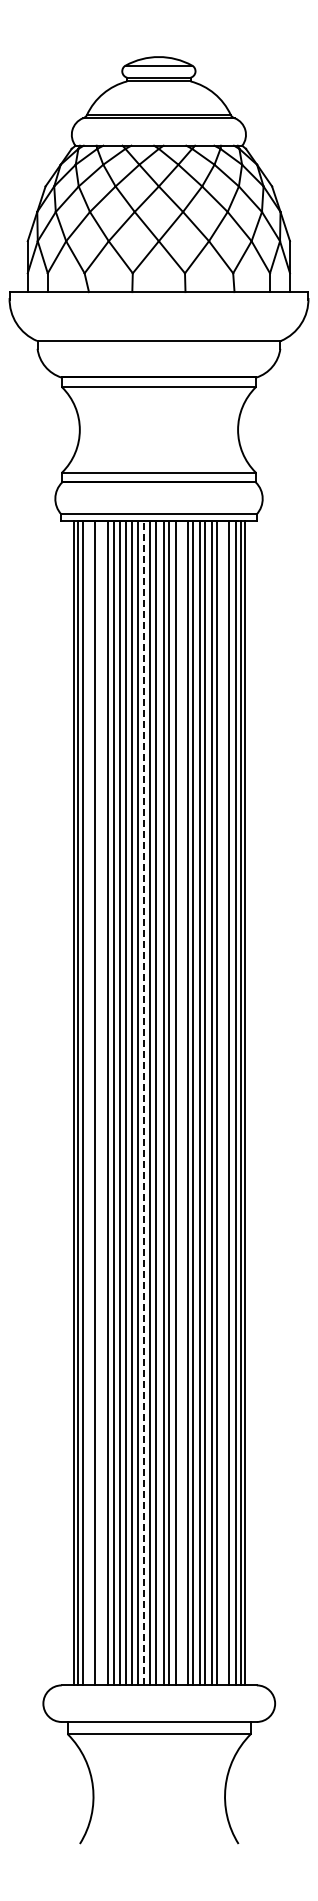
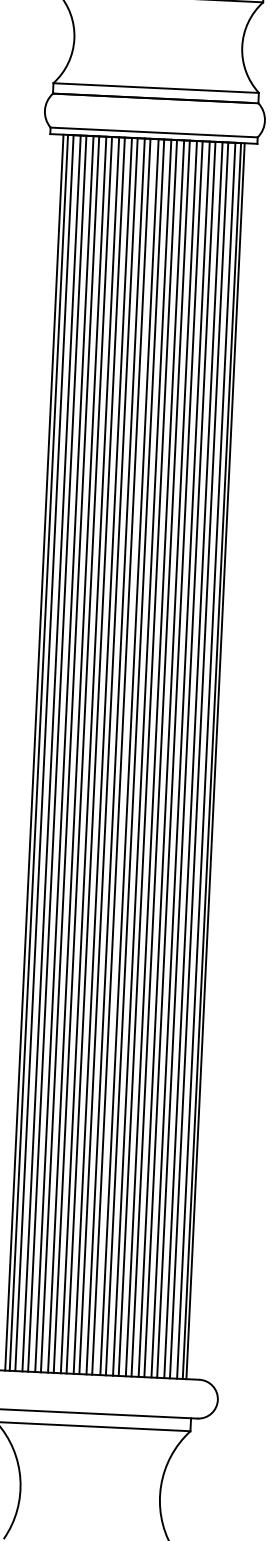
line: (90, 1102) -> (52, 752), added
line: (102, 1102) -> (64, 753), added
line: (143, 1102) -> (108, 755), dashed -> solid
line: (180, 1102) -> (147, 757), added
line: (223, 1102) -> (193, 759), added

